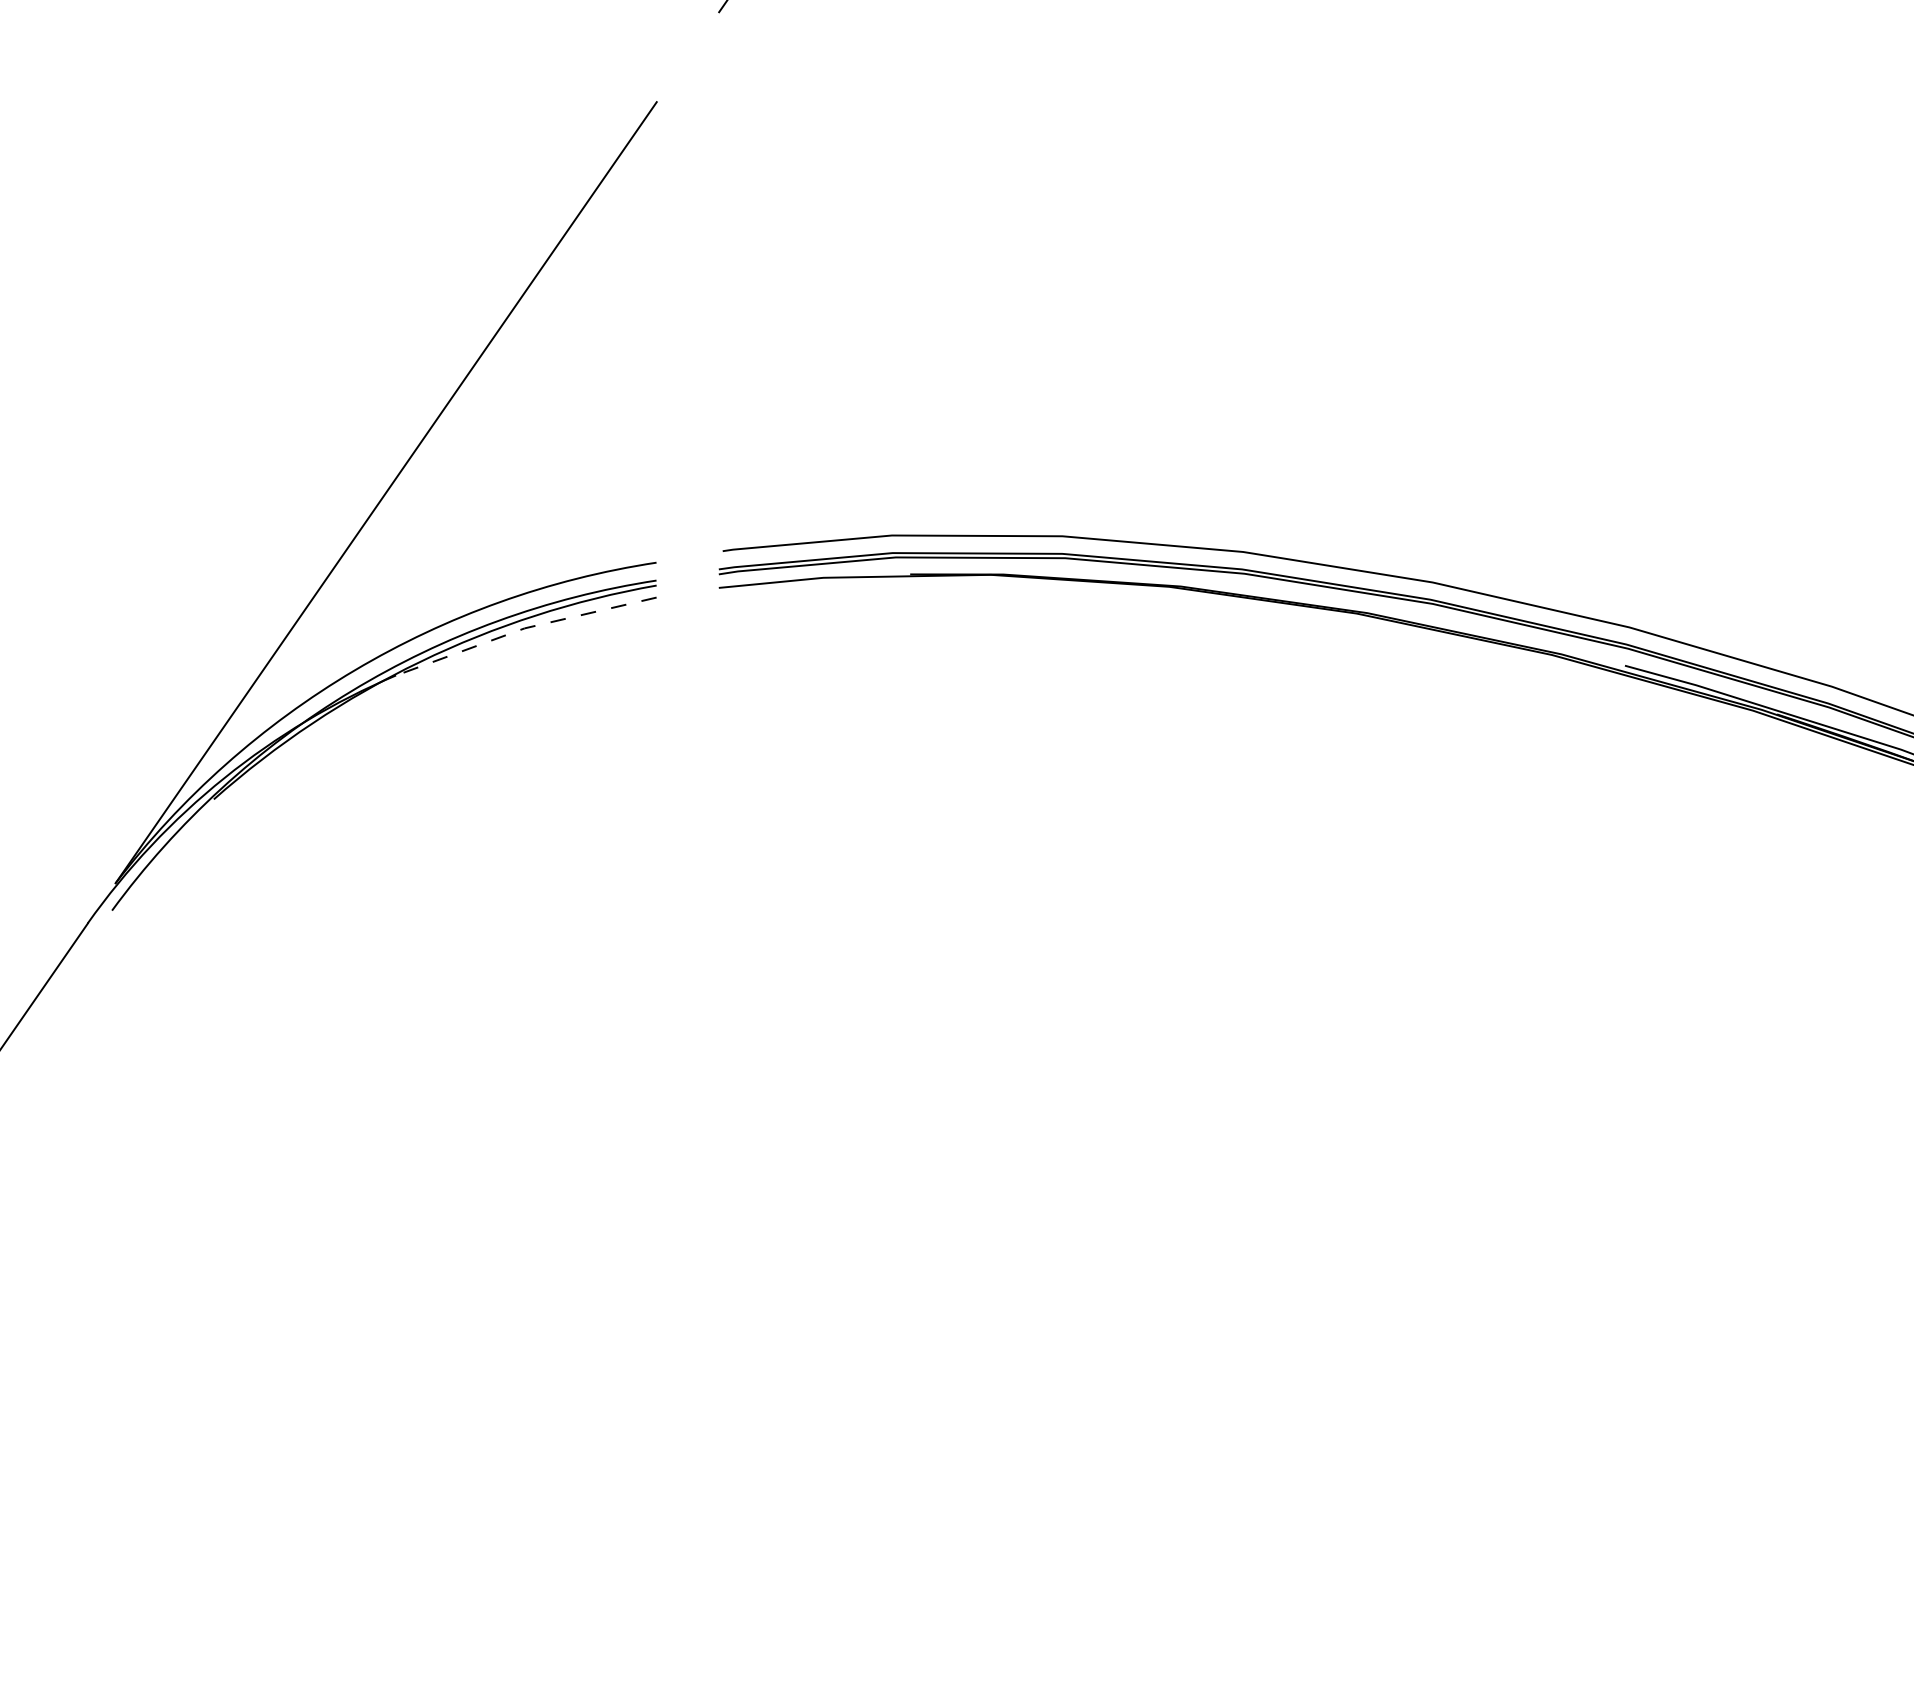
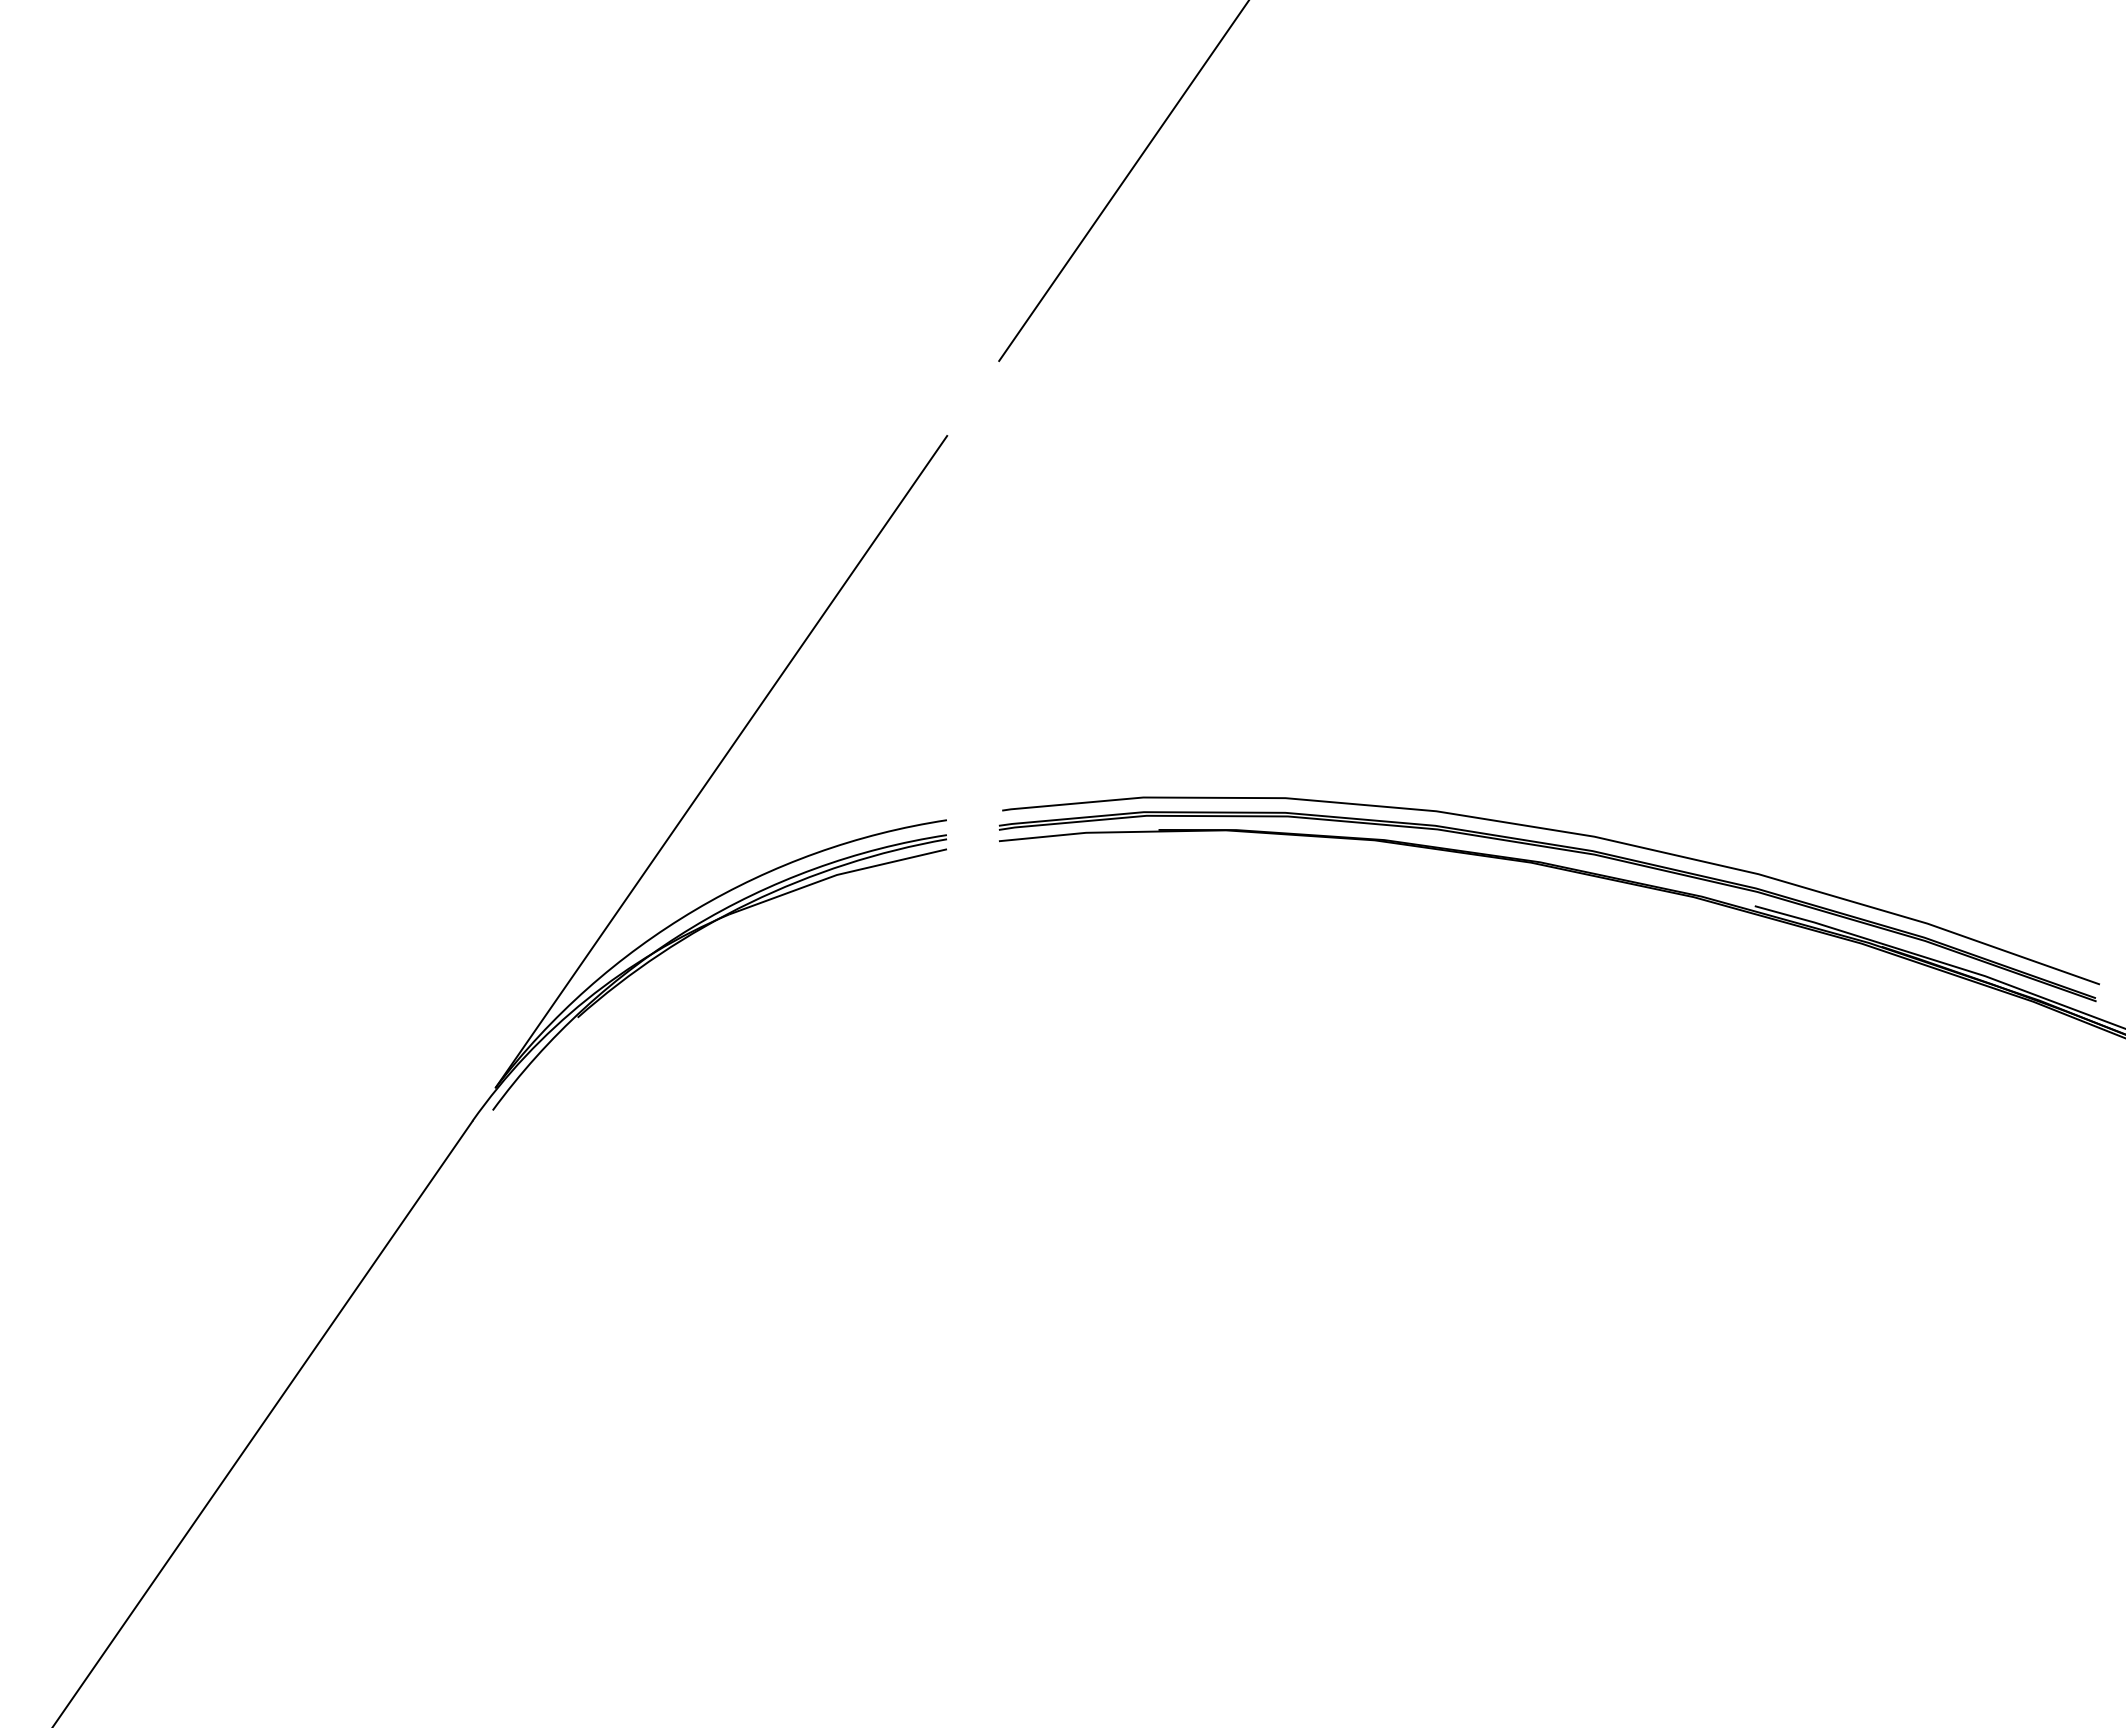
line: (524, 628) -> (836, 875), dashed -> solid

